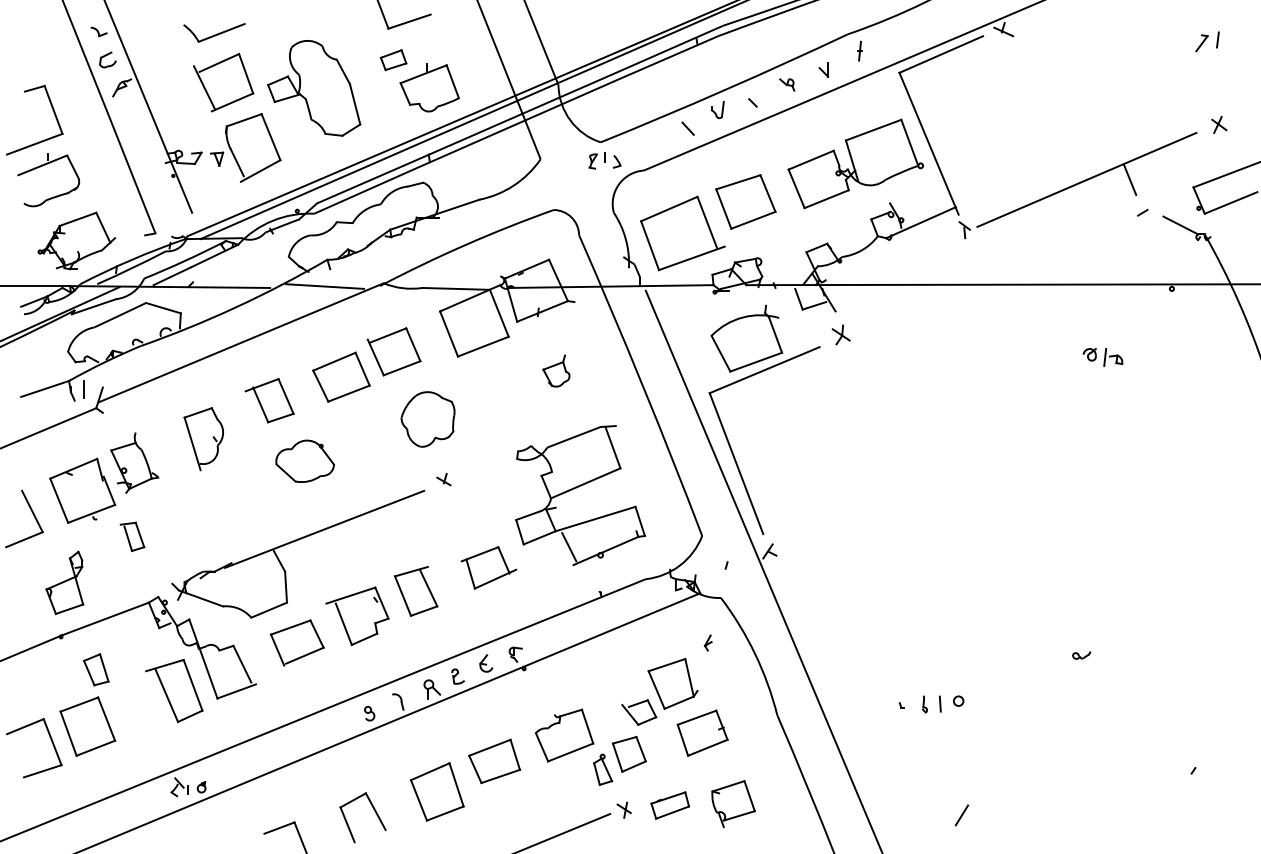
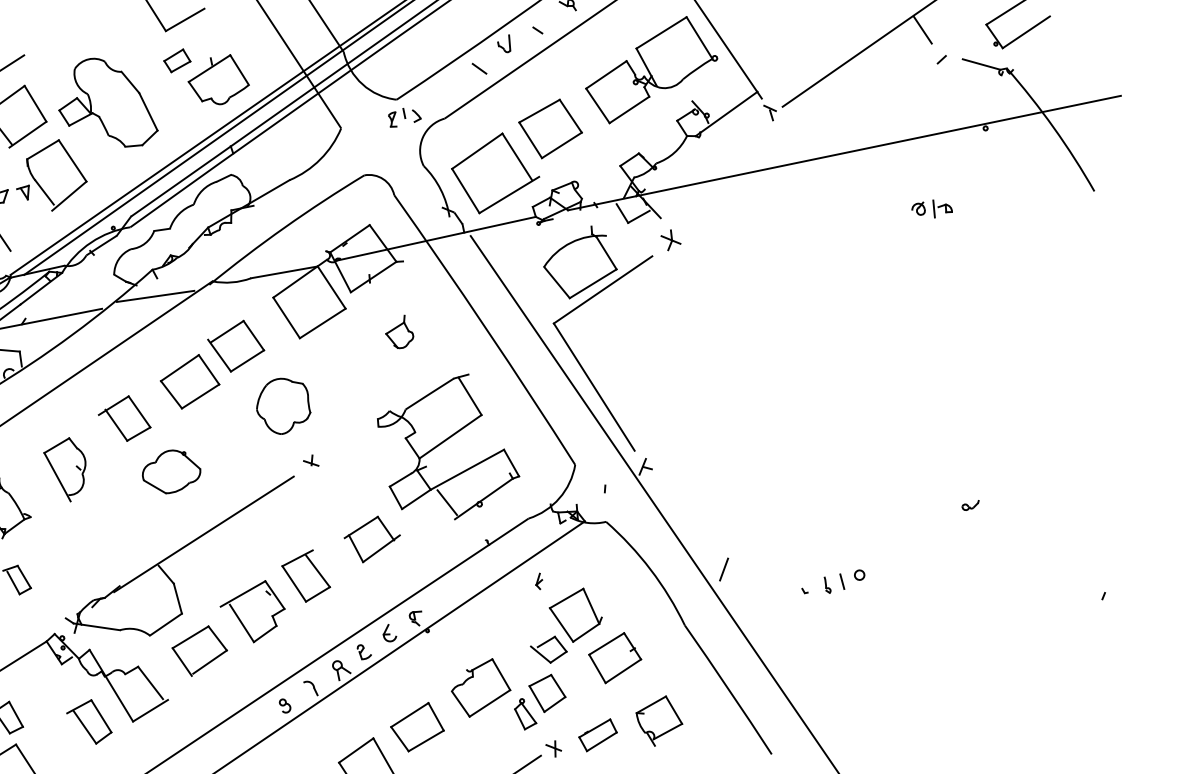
part: (707, 642) -> (538, 581), moved
part: (174, 690) -> (89, 722), size x0.7
line: (961, 815) -> (723, 569), moved

